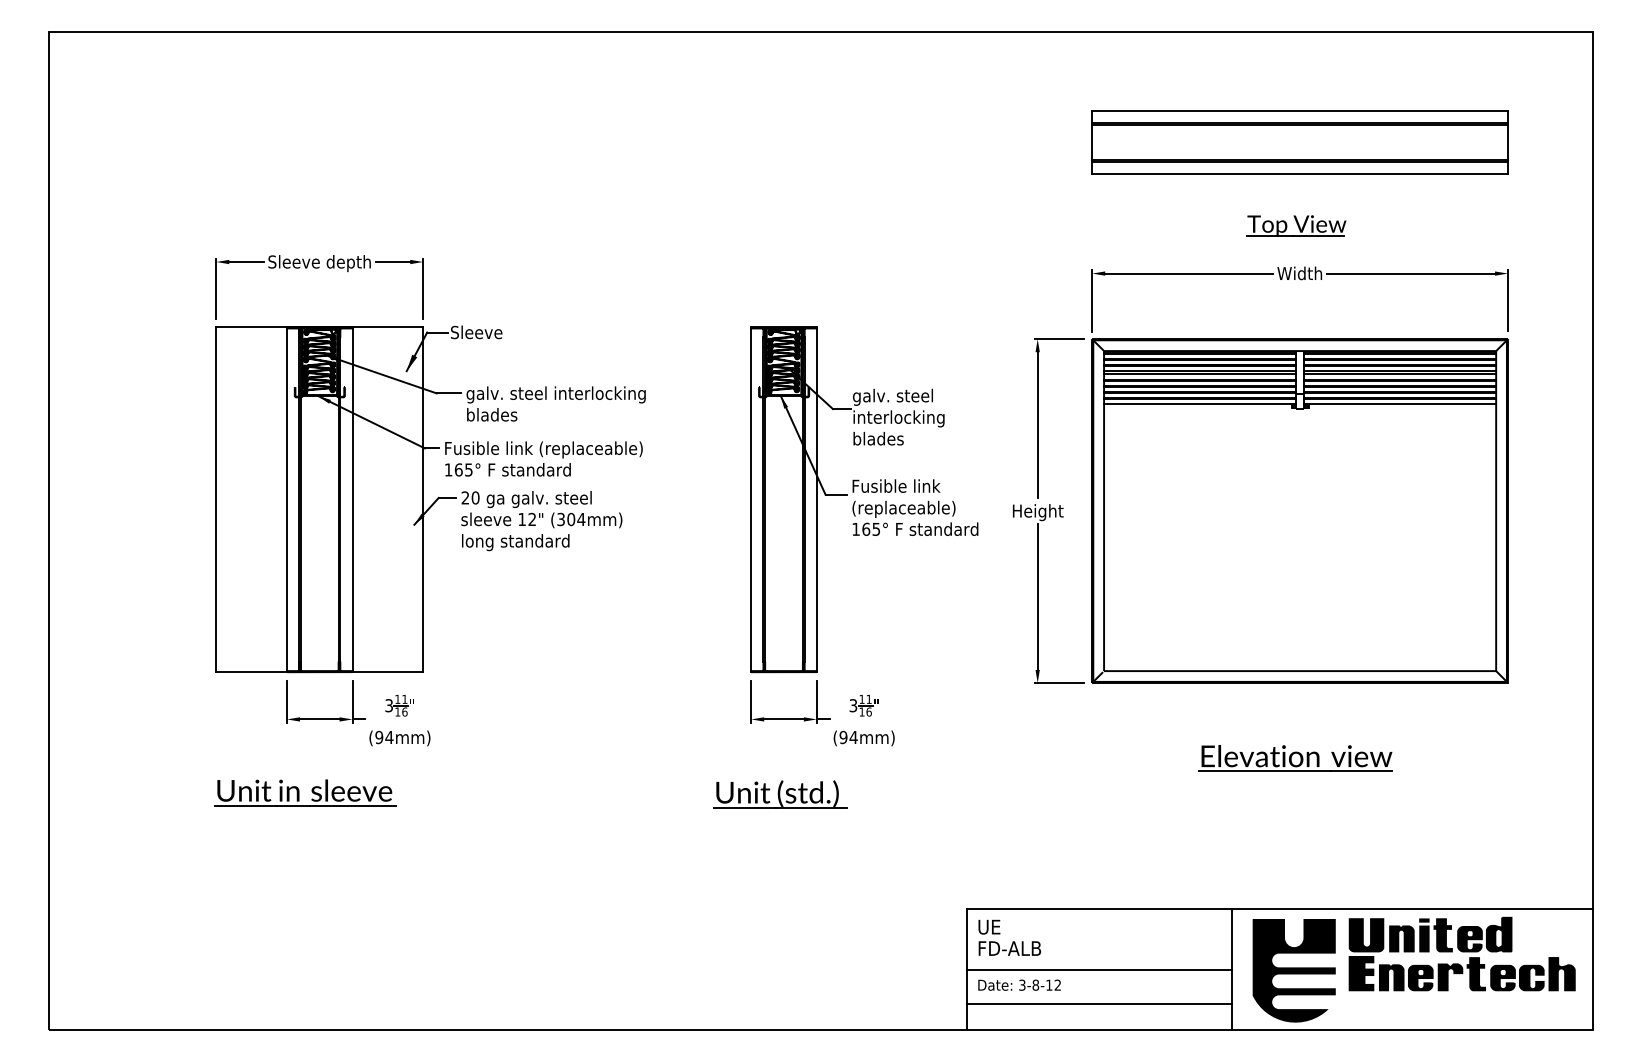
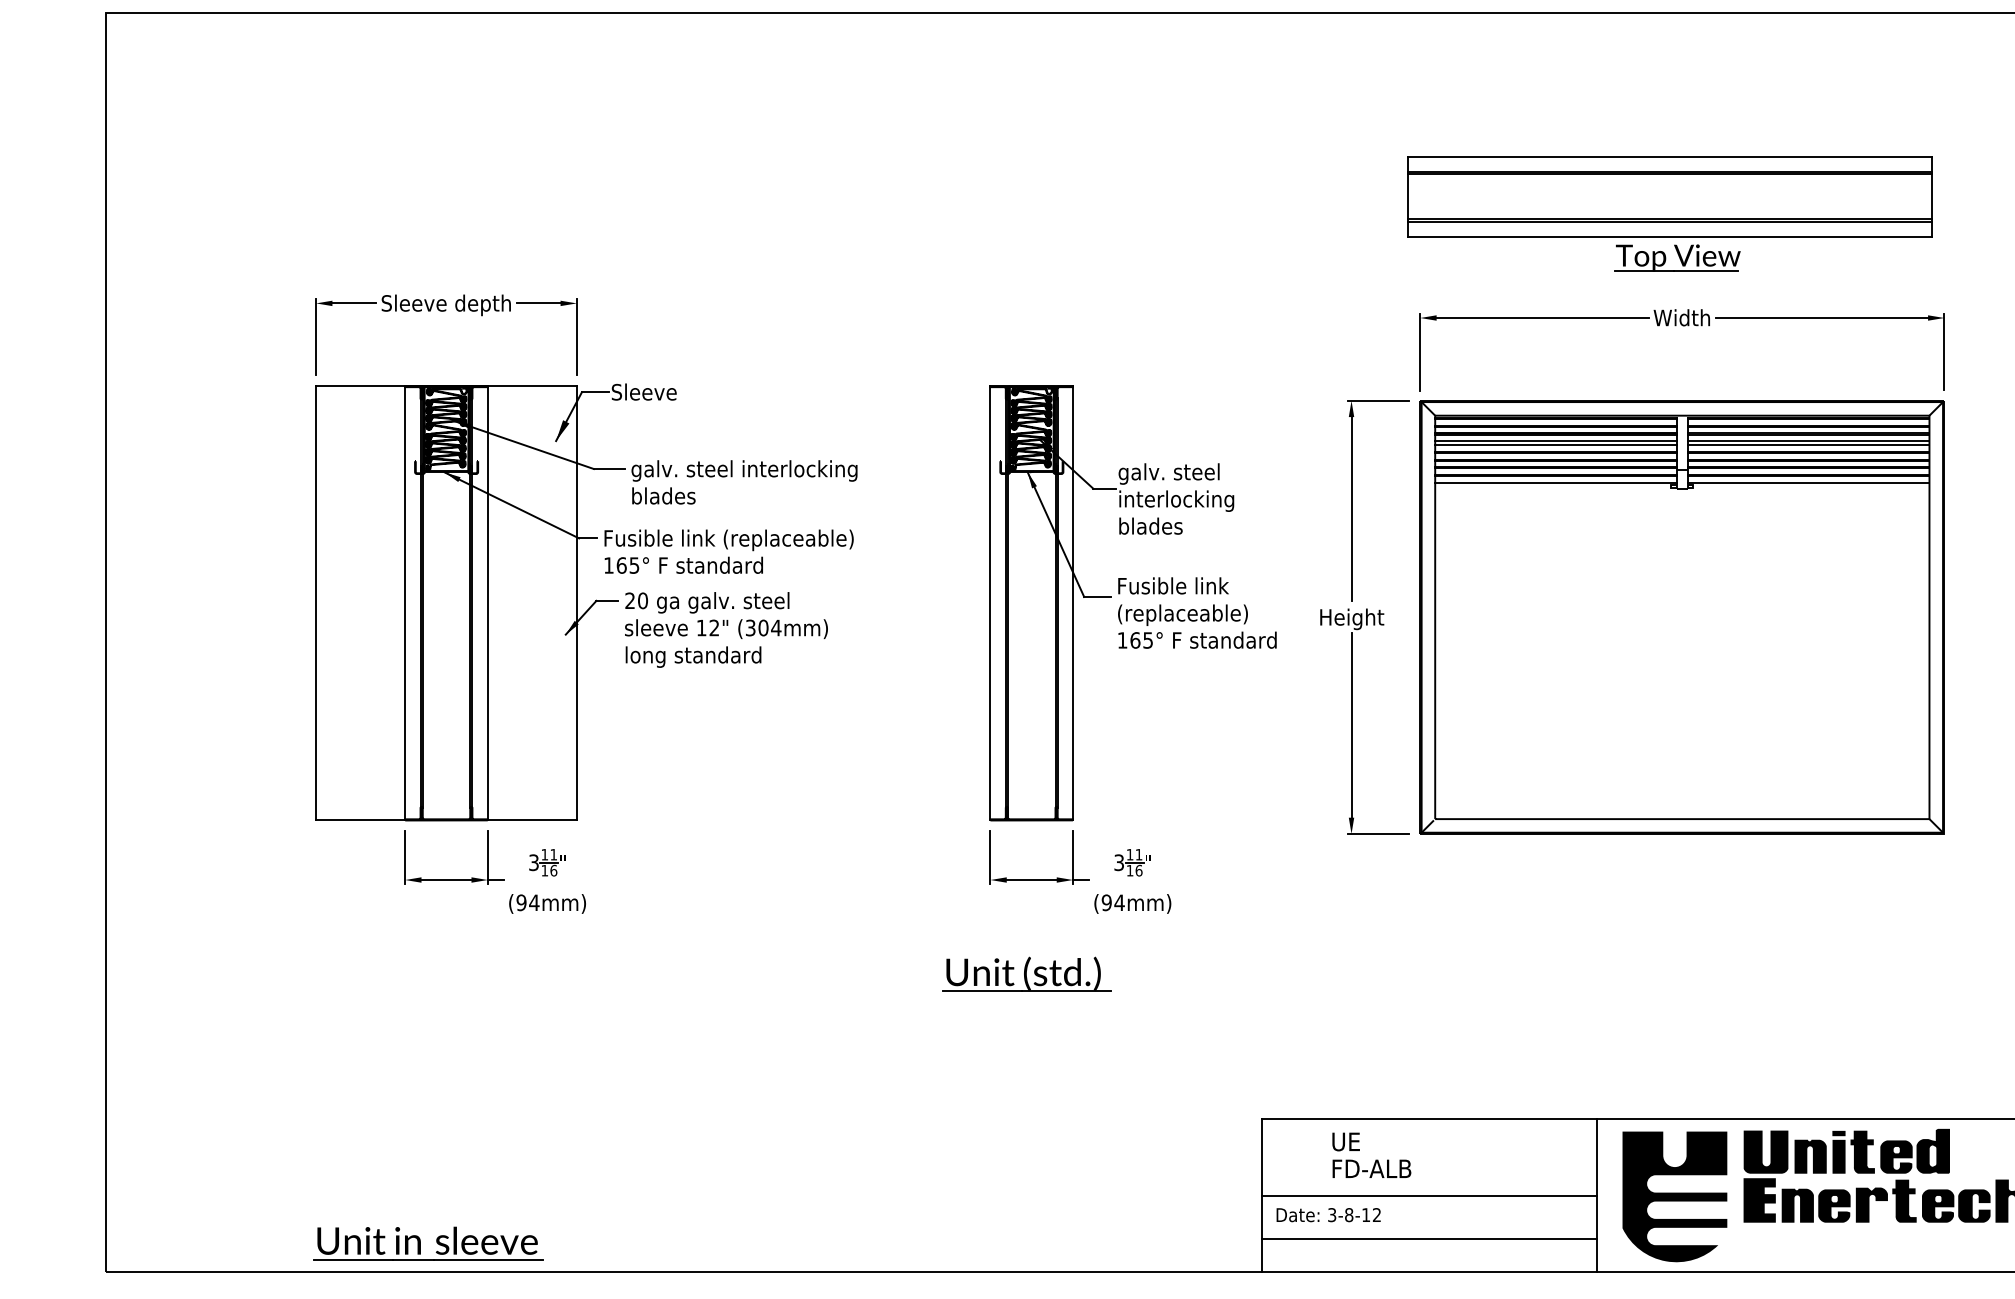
part: (1299, 142) -> (1668, 196), moved
part: (1295, 758) -> (1676, 929), removed
part: (305, 792) -> (428, 1243), moved
text: (1009, 937) -> (1371, 1154), moved

